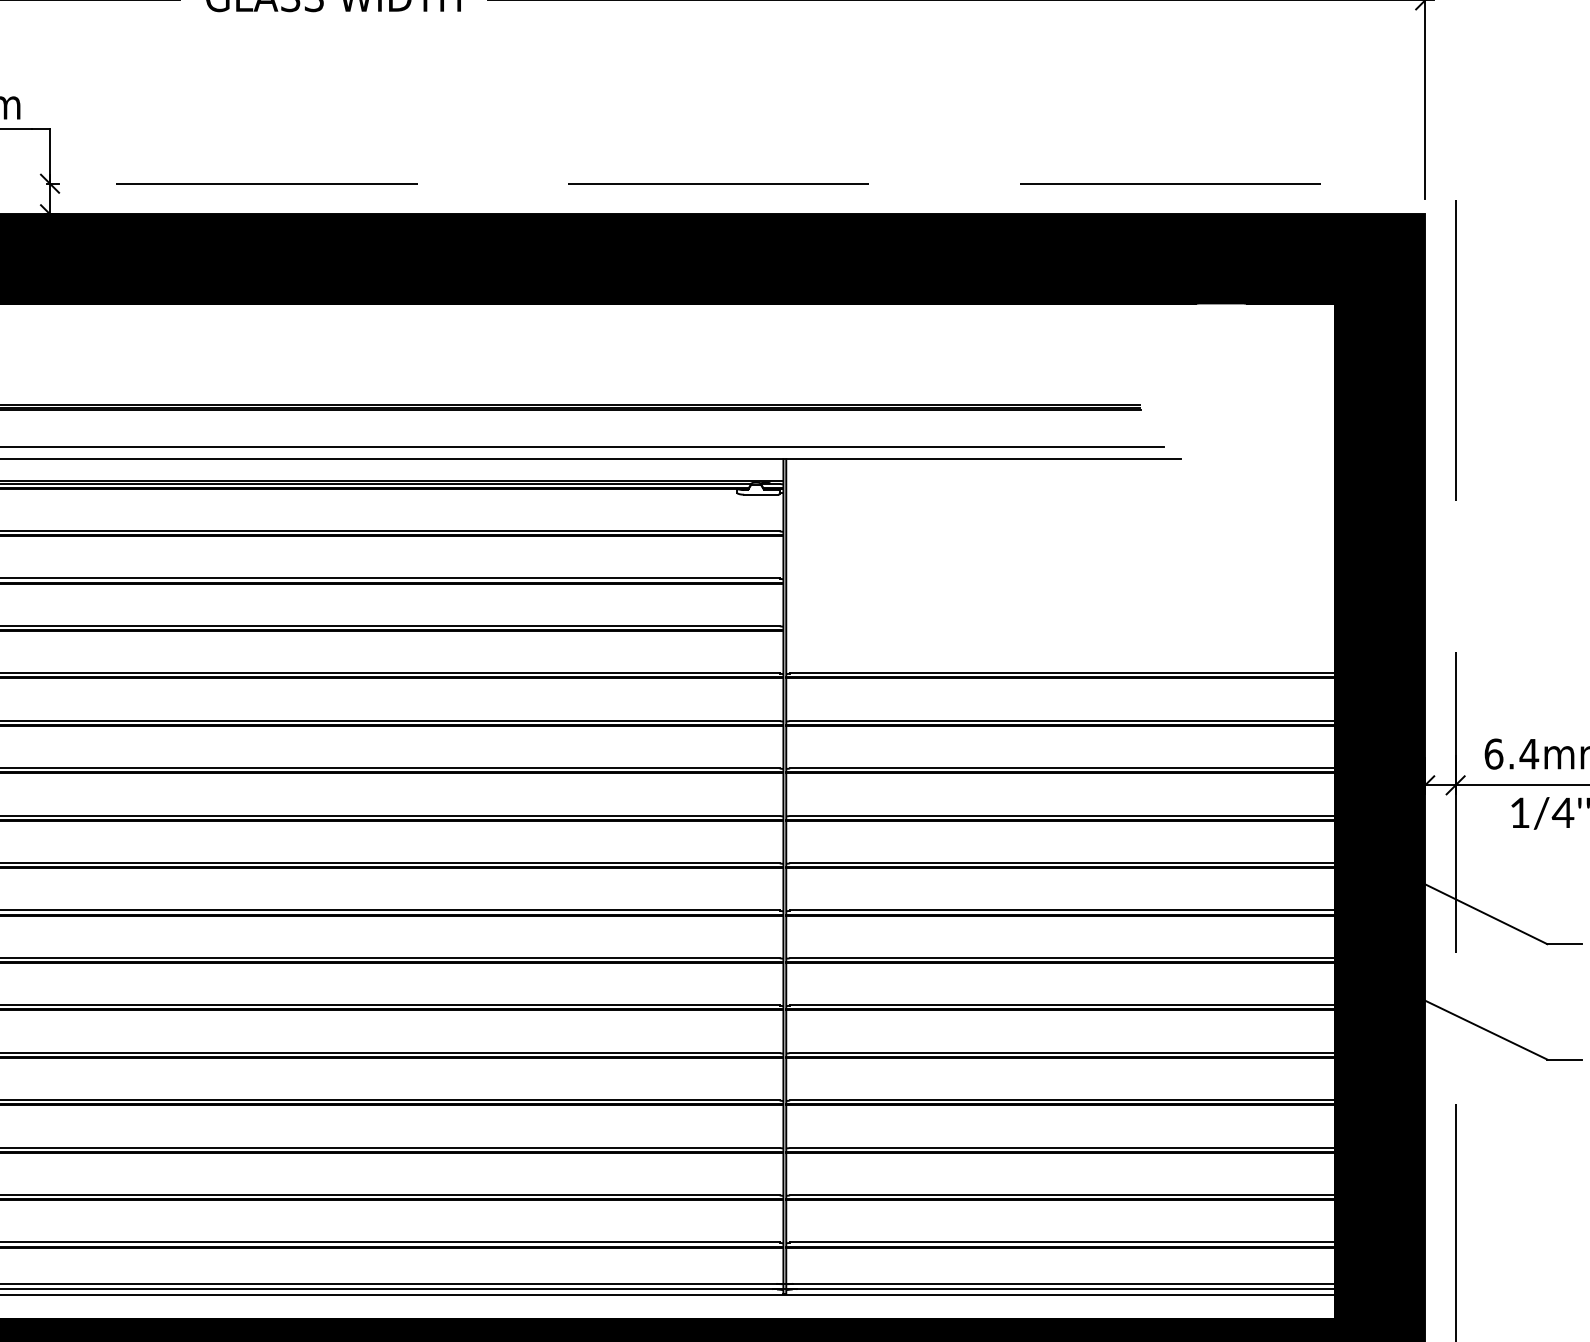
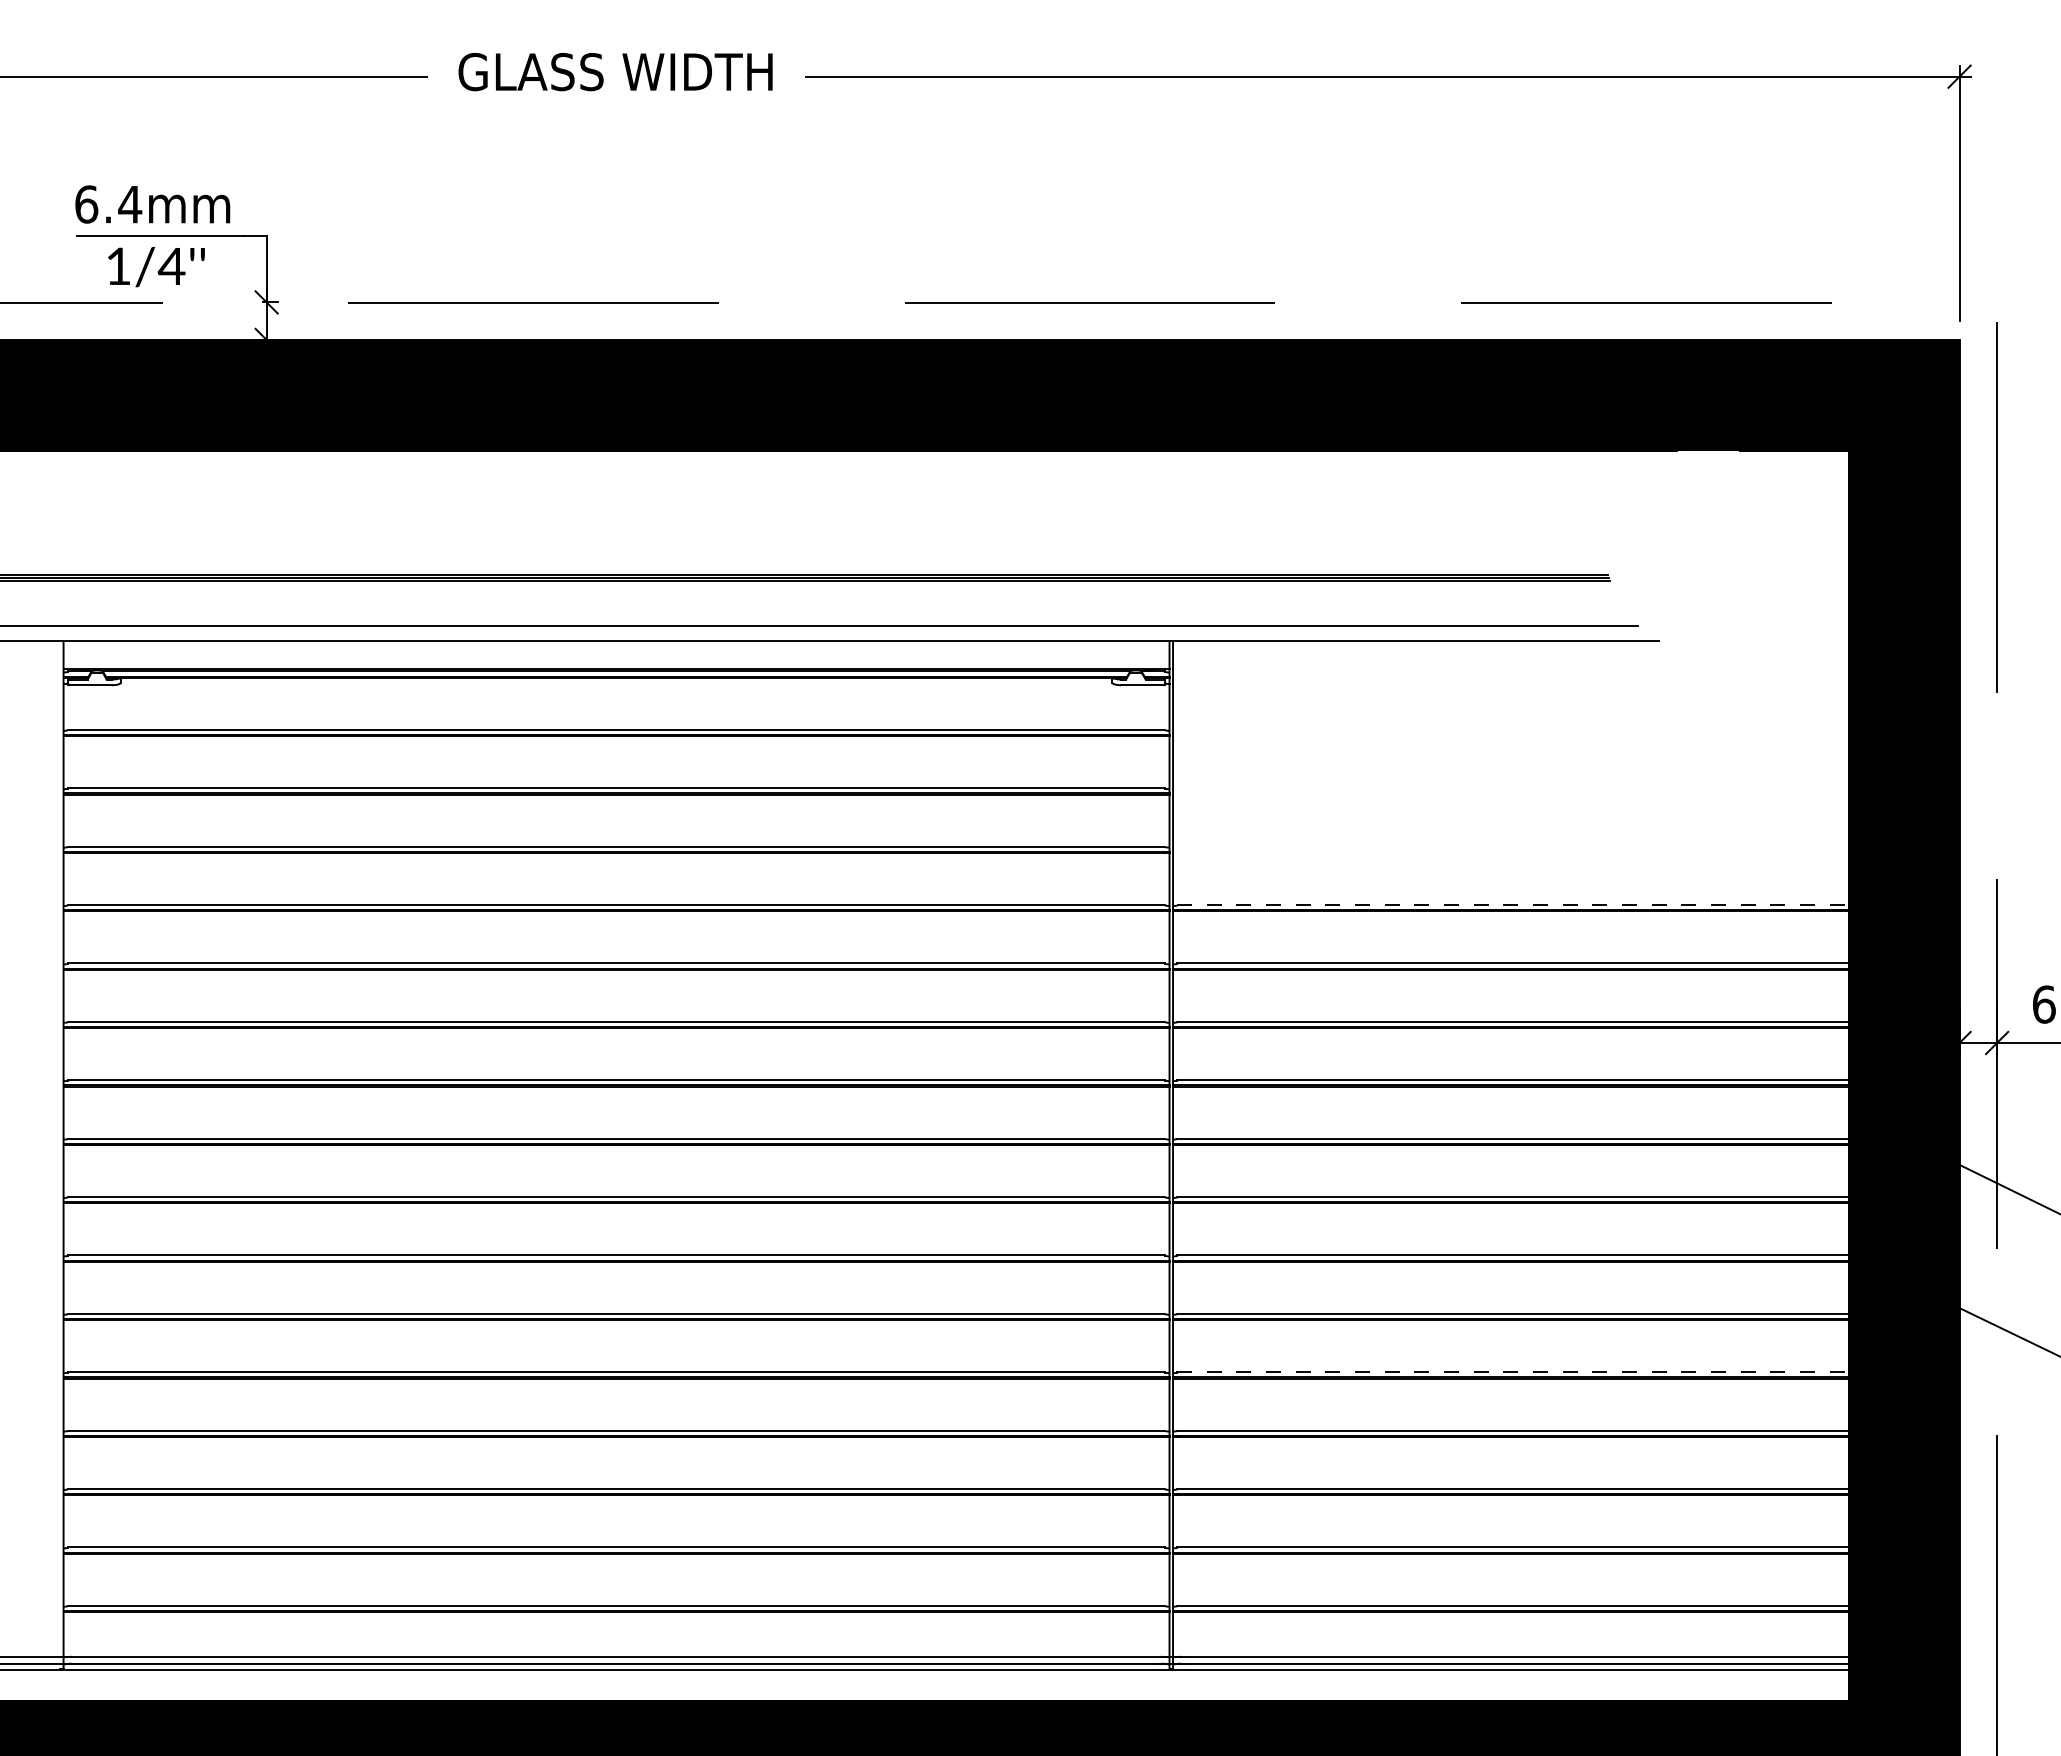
line: (1062, 673) -> (1512, 905), solid -> dashed
line: (1062, 1052) -> (1512, 1372), solid -> dashed

